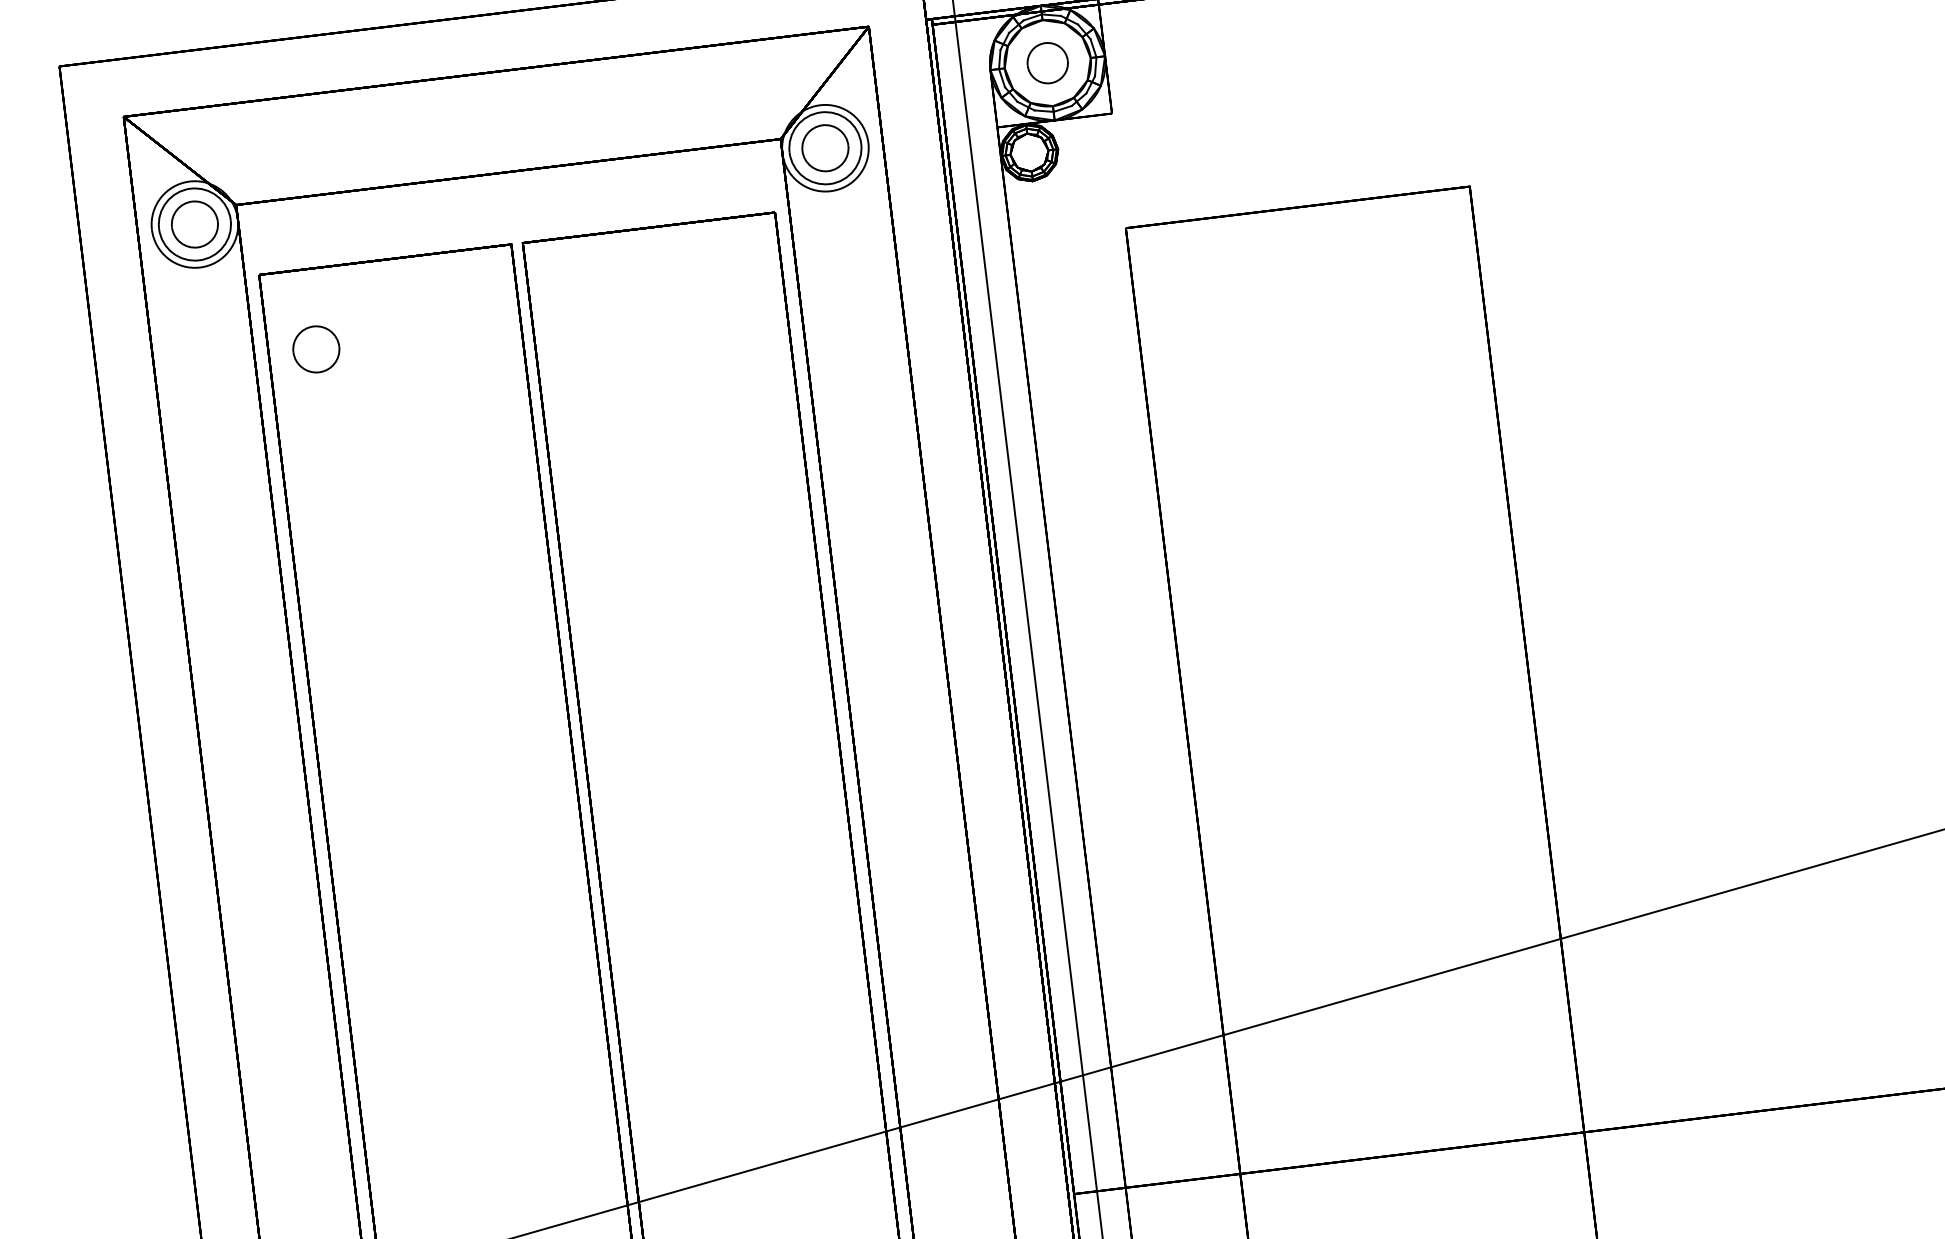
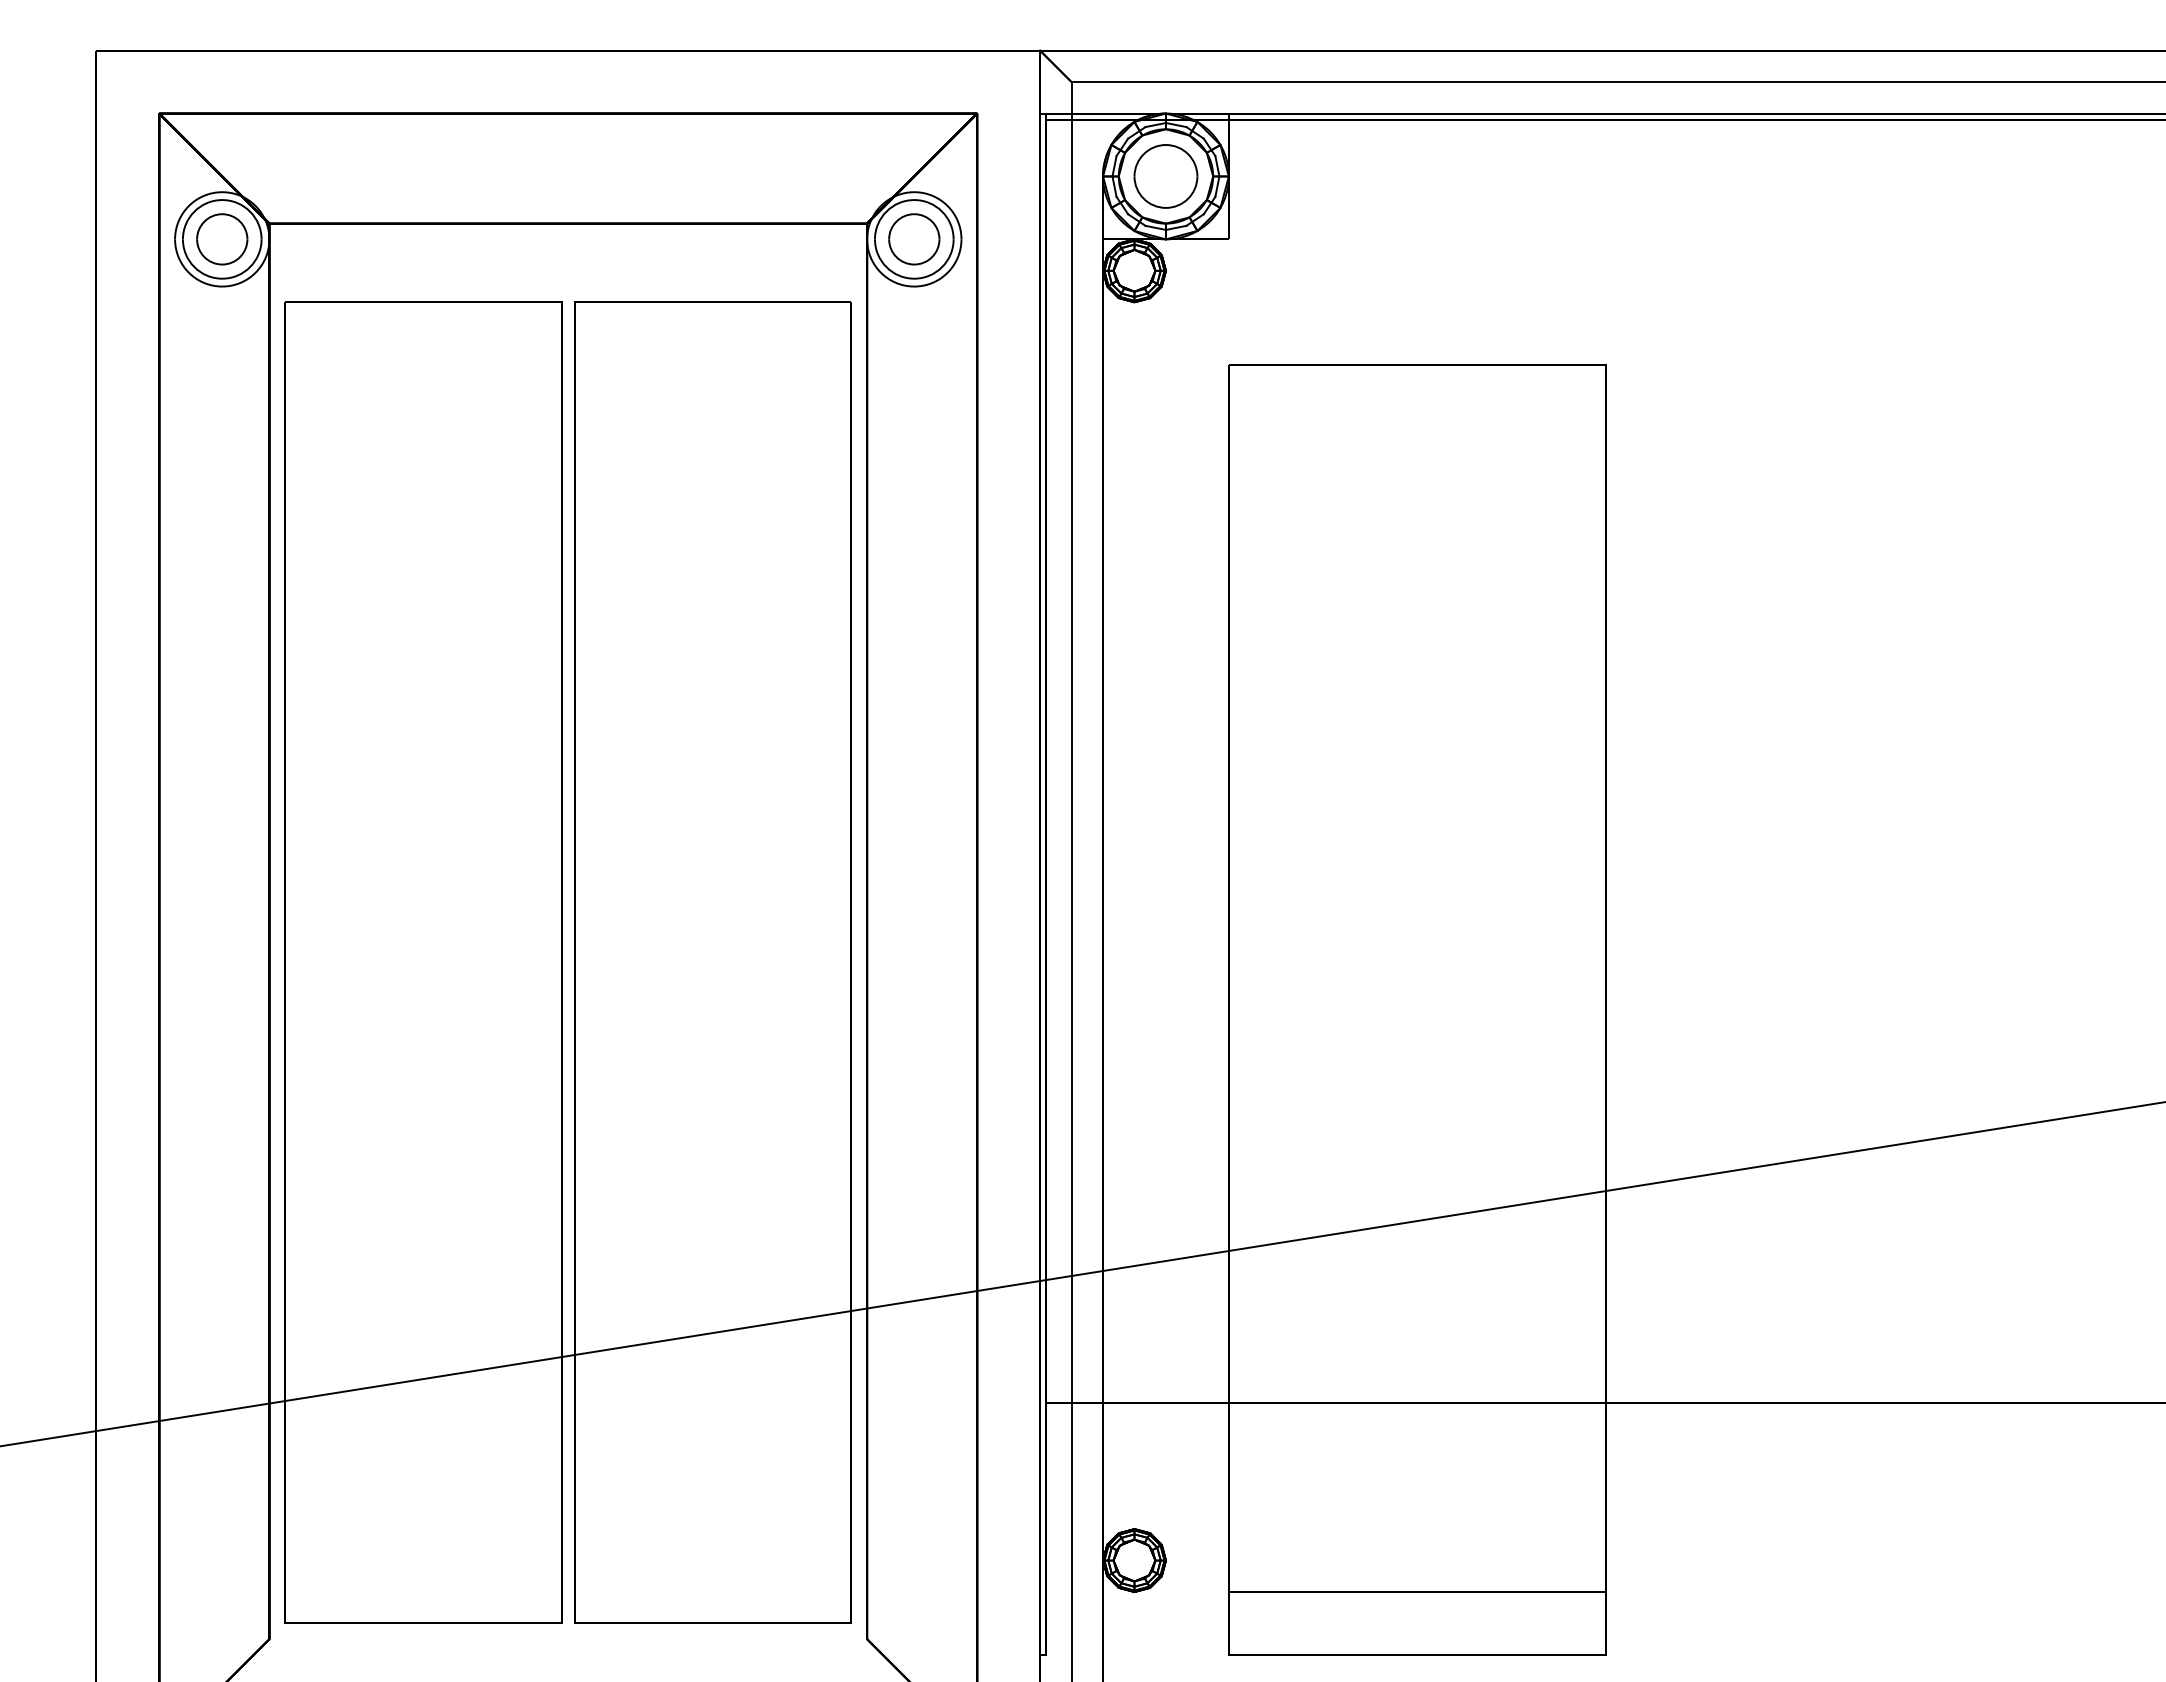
part: (1047, 63) -> (1165, 176), size x1.43
part: (316, 349) -> (337, 390), removed

